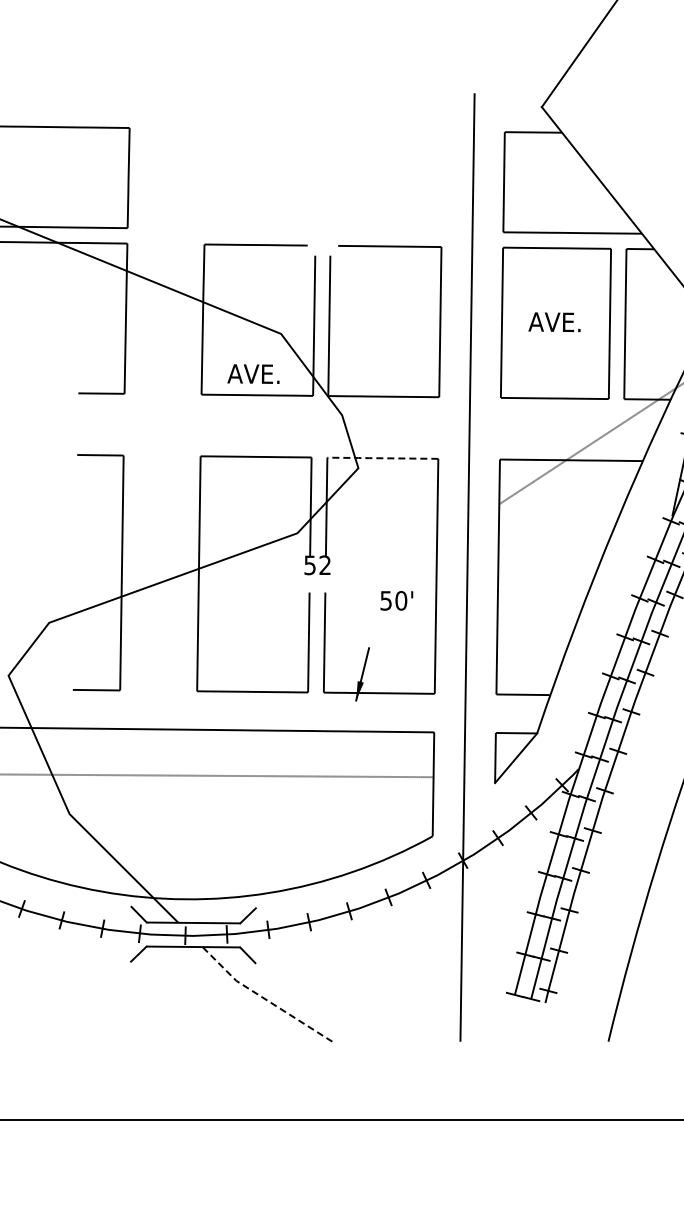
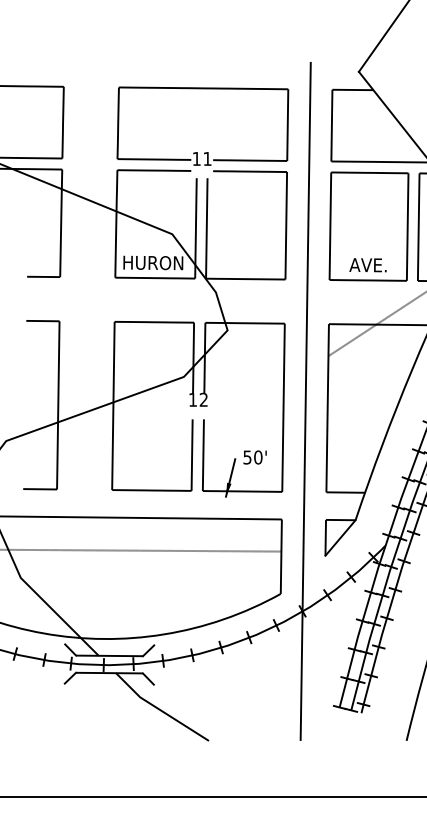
part: (326, 219) -> (204, 152), added
text: (554, 322) -> (367, 265), moved
text: (254, 374) -> (153, 263), AVE. -> HURON
line: (381, 458) -> (244, 323), dashed -> solid
text: (309, 565) -> (192, 400), 52 -> 12
text: (396, 600) -> (254, 457), moved
line: (263, 997) -> (159, 709), dashed -> solid

